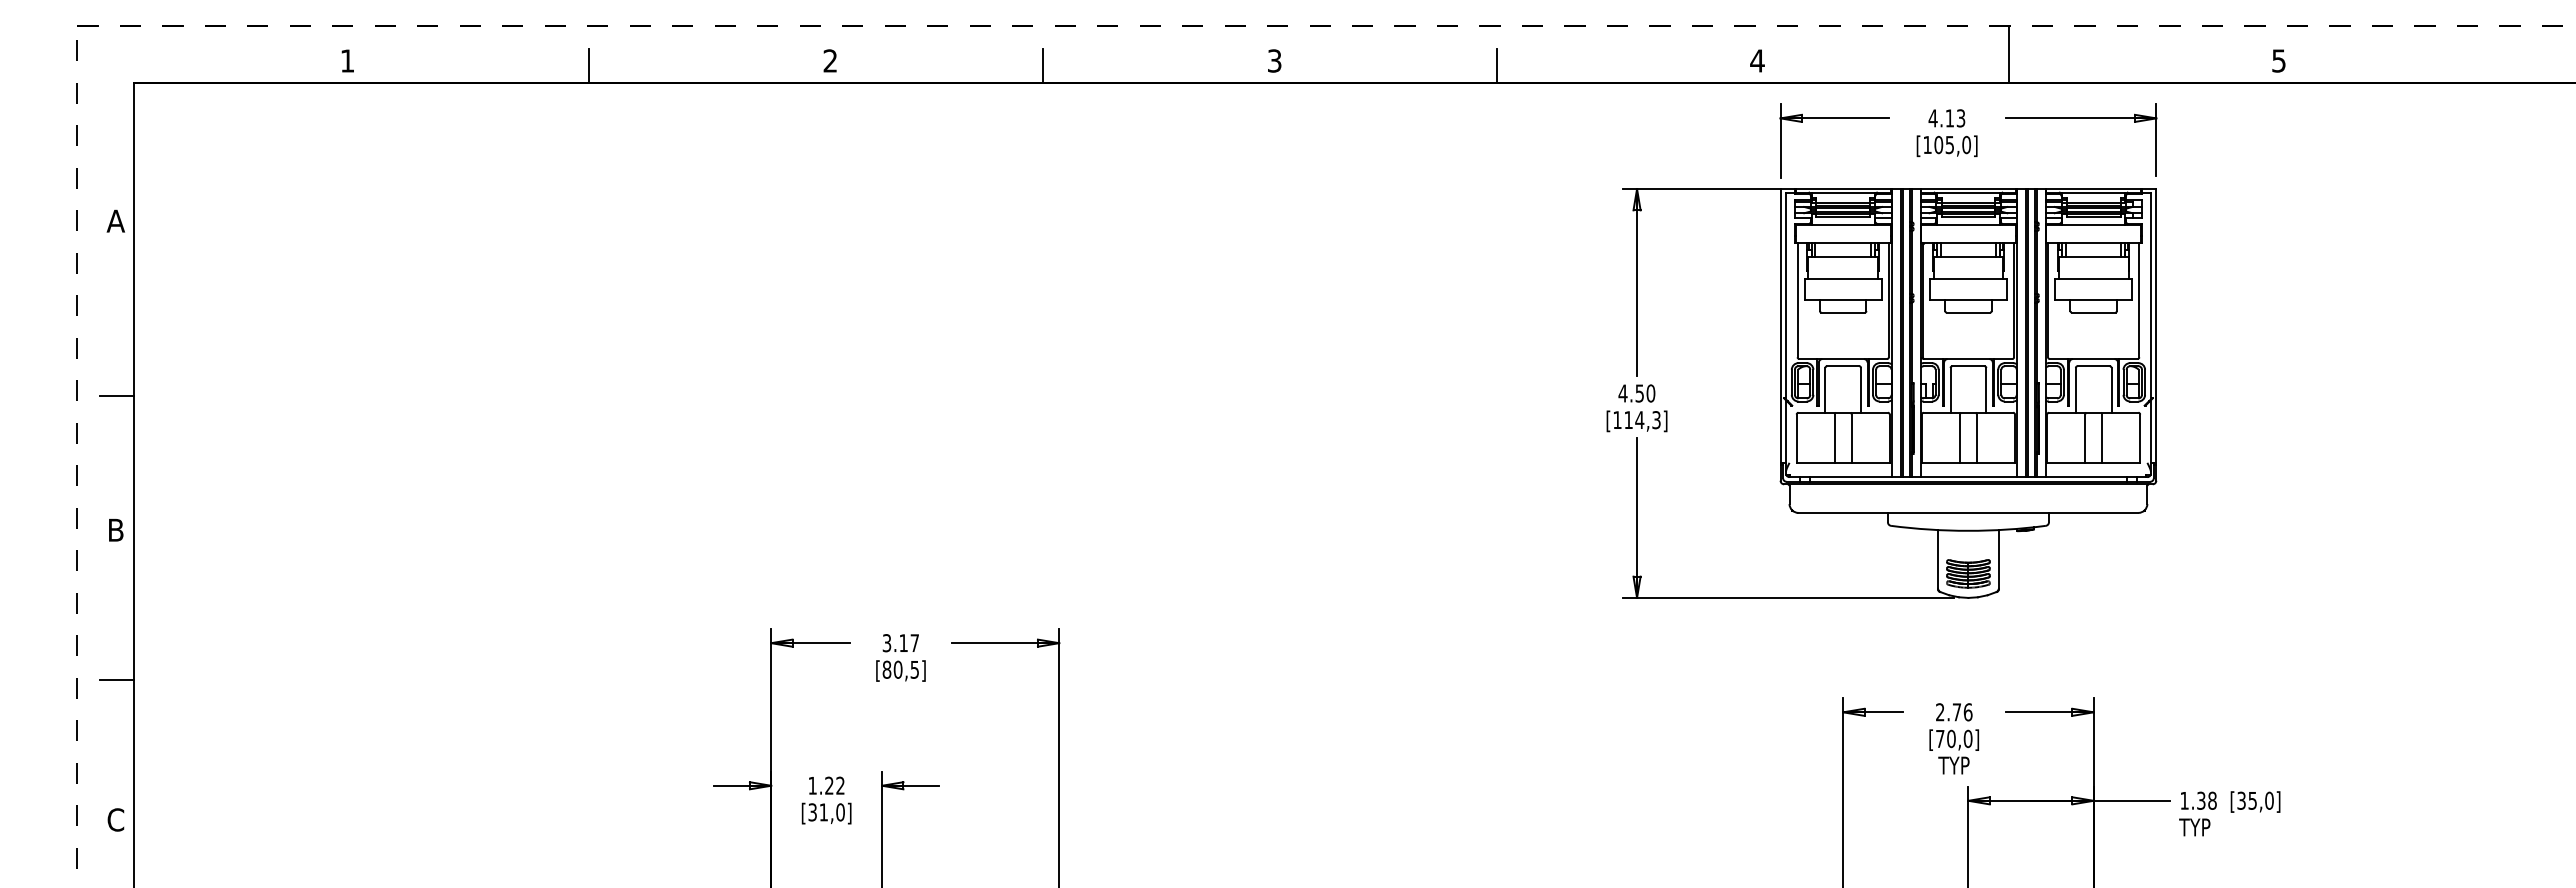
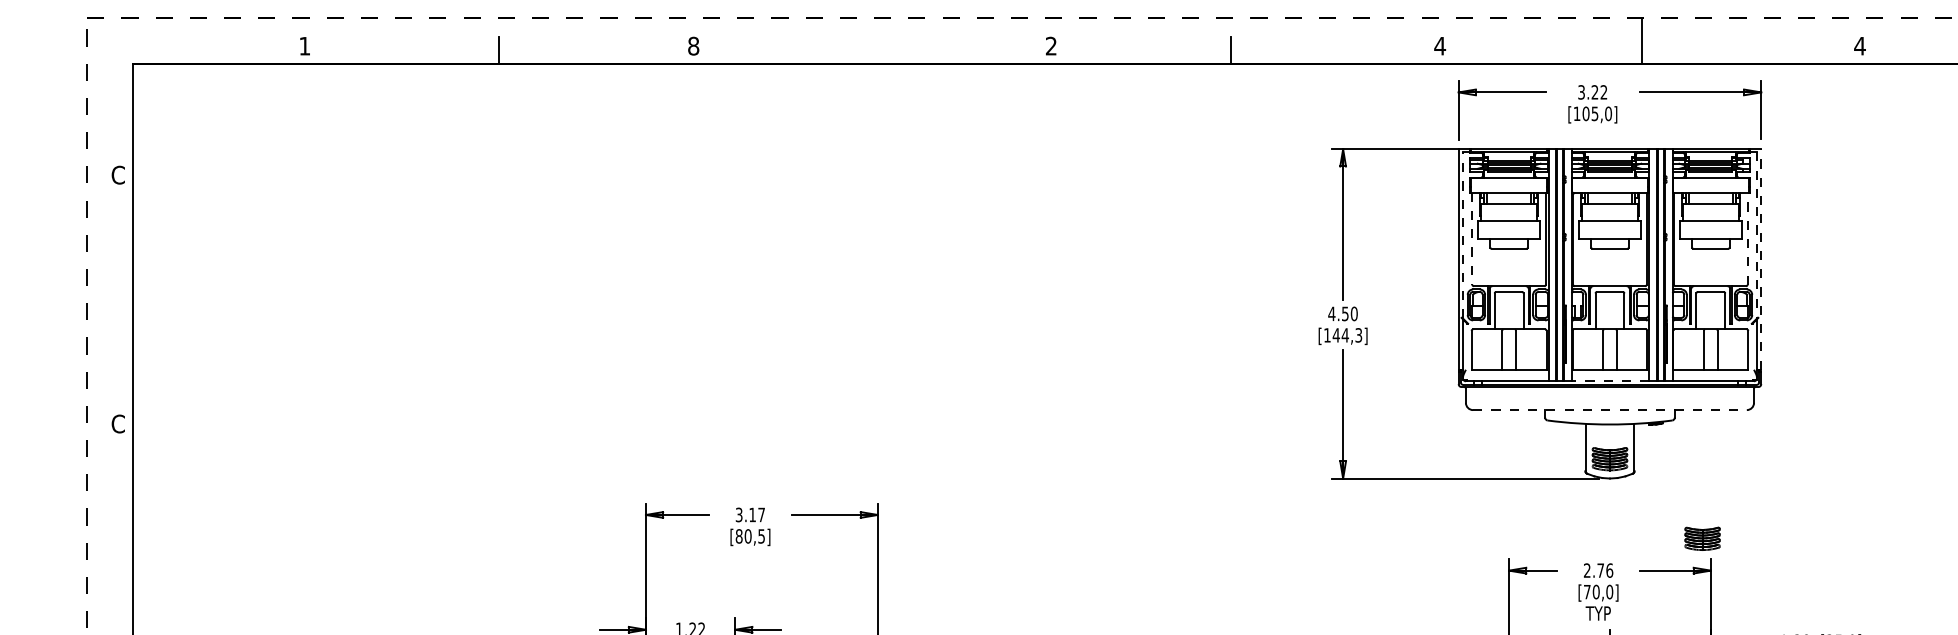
text: (830, 60) -> (693, 45), 2 -> 8
text: (1274, 60) -> (1051, 45), 3 -> 2
text: (2278, 60) -> (1859, 45), 5 -> 4
line: (1042, 66) -> (864, 50), removed
text: (1946, 118) -> (1592, 92), 4.13 -> 3.22
text: (115, 220) -> (117, 174), A -> C
line: (1785, 295) -> (1462, 235), solid -> dashed
line: (2150, 296) -> (1756, 235), solid -> dashed
line: (2139, 299) -> (1747, 238), solid -> dashed
line: (1797, 300) -> (1472, 239), solid -> dashed
line: (2156, 325) -> (1761, 259), solid -> dashed
line: (117, 395) -> (119, 315), removed
text: (1628, 419) -> (1336, 334), [114,3] -> [144,3]
line: (1968, 477) -> (1610, 381), solid -> dashed
line: (1968, 512) -> (1610, 409), solid -> dashed
text: (115, 529) -> (117, 423), B -> C
part: (2083, 672) -> (1702, 538), added
line: (117, 679) -> (119, 544), removed

